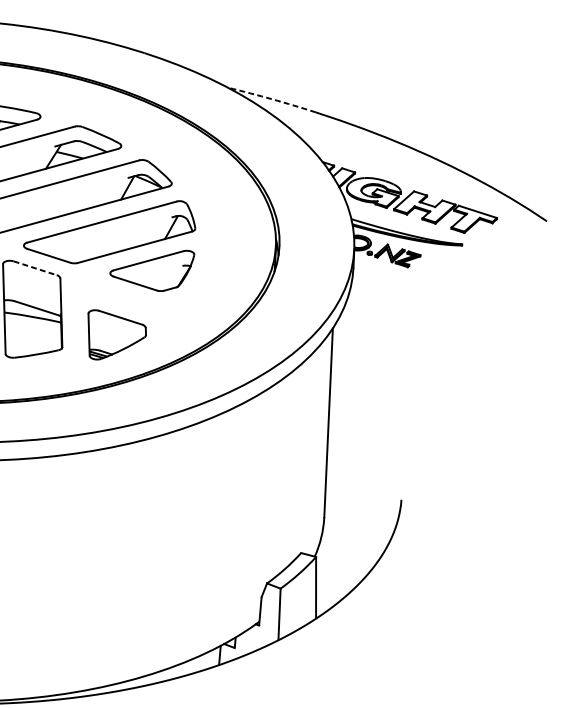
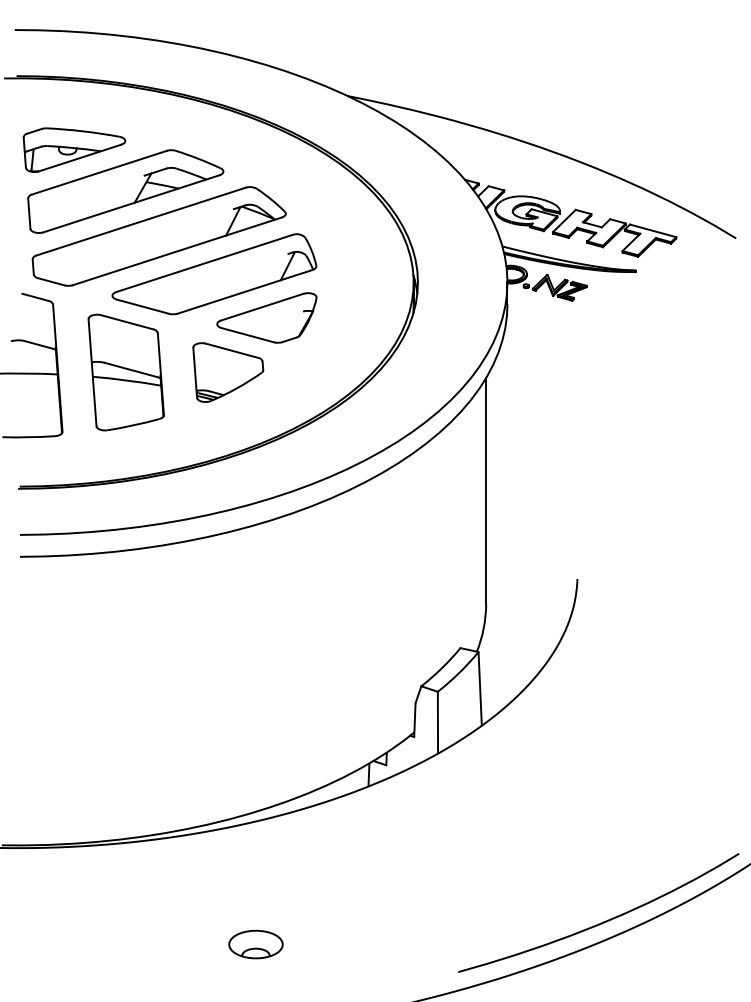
arc: (272, 99) -> (401, 107), dashed -> solid
line: (35, 268) -> (127, 322), dashed -> solid
part: (116, 335) -> (228, 372), moved

